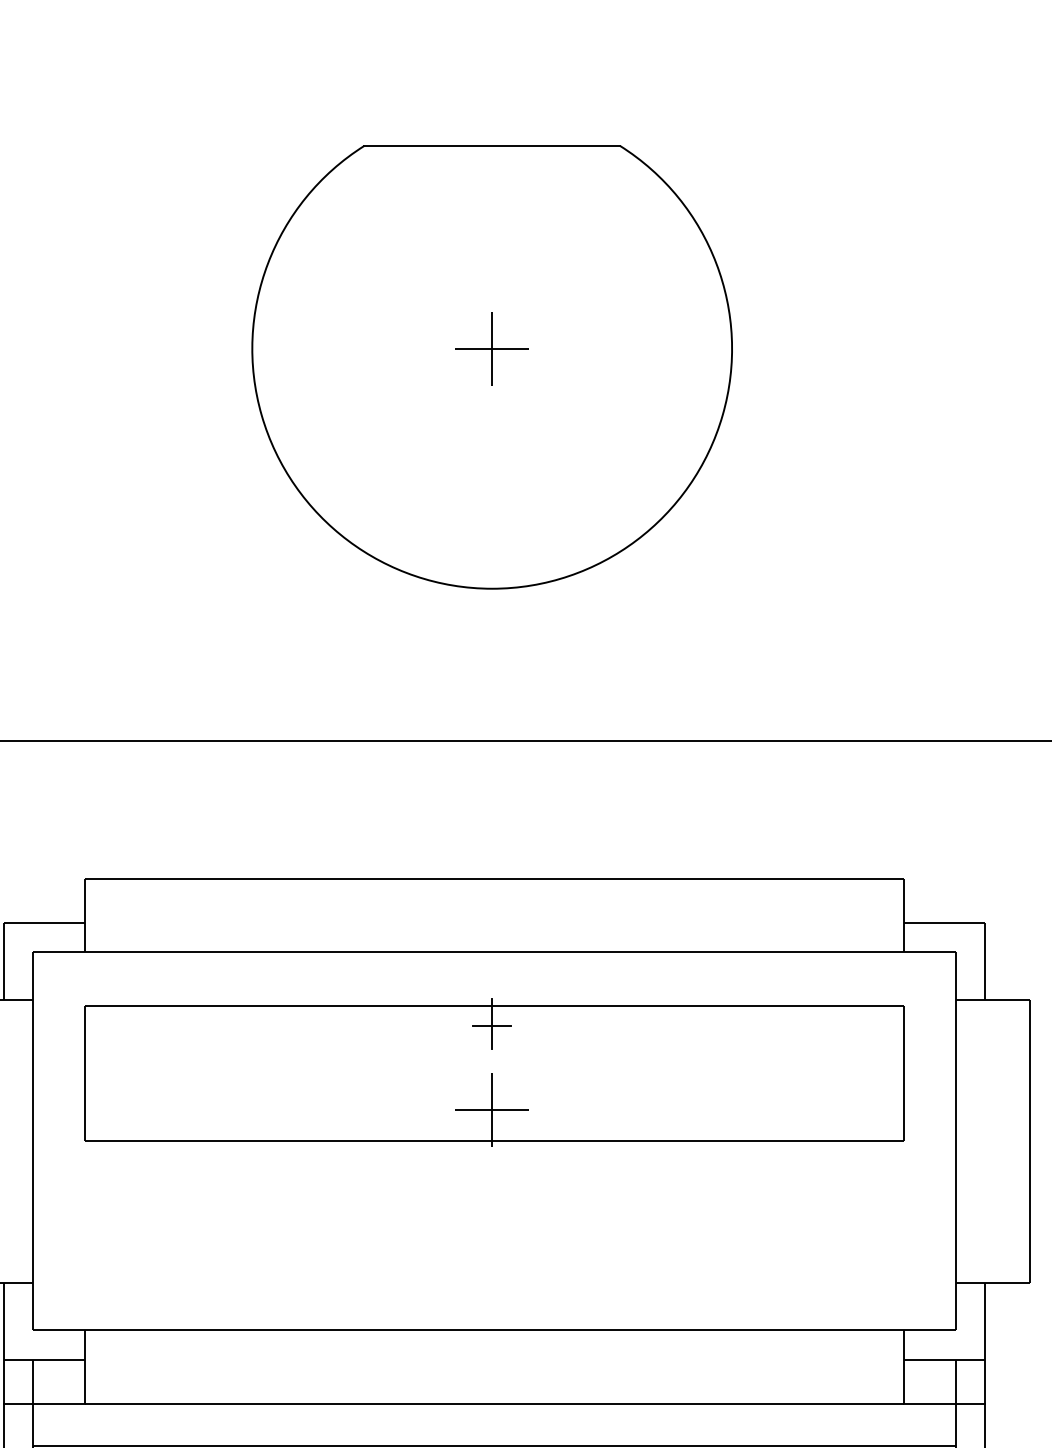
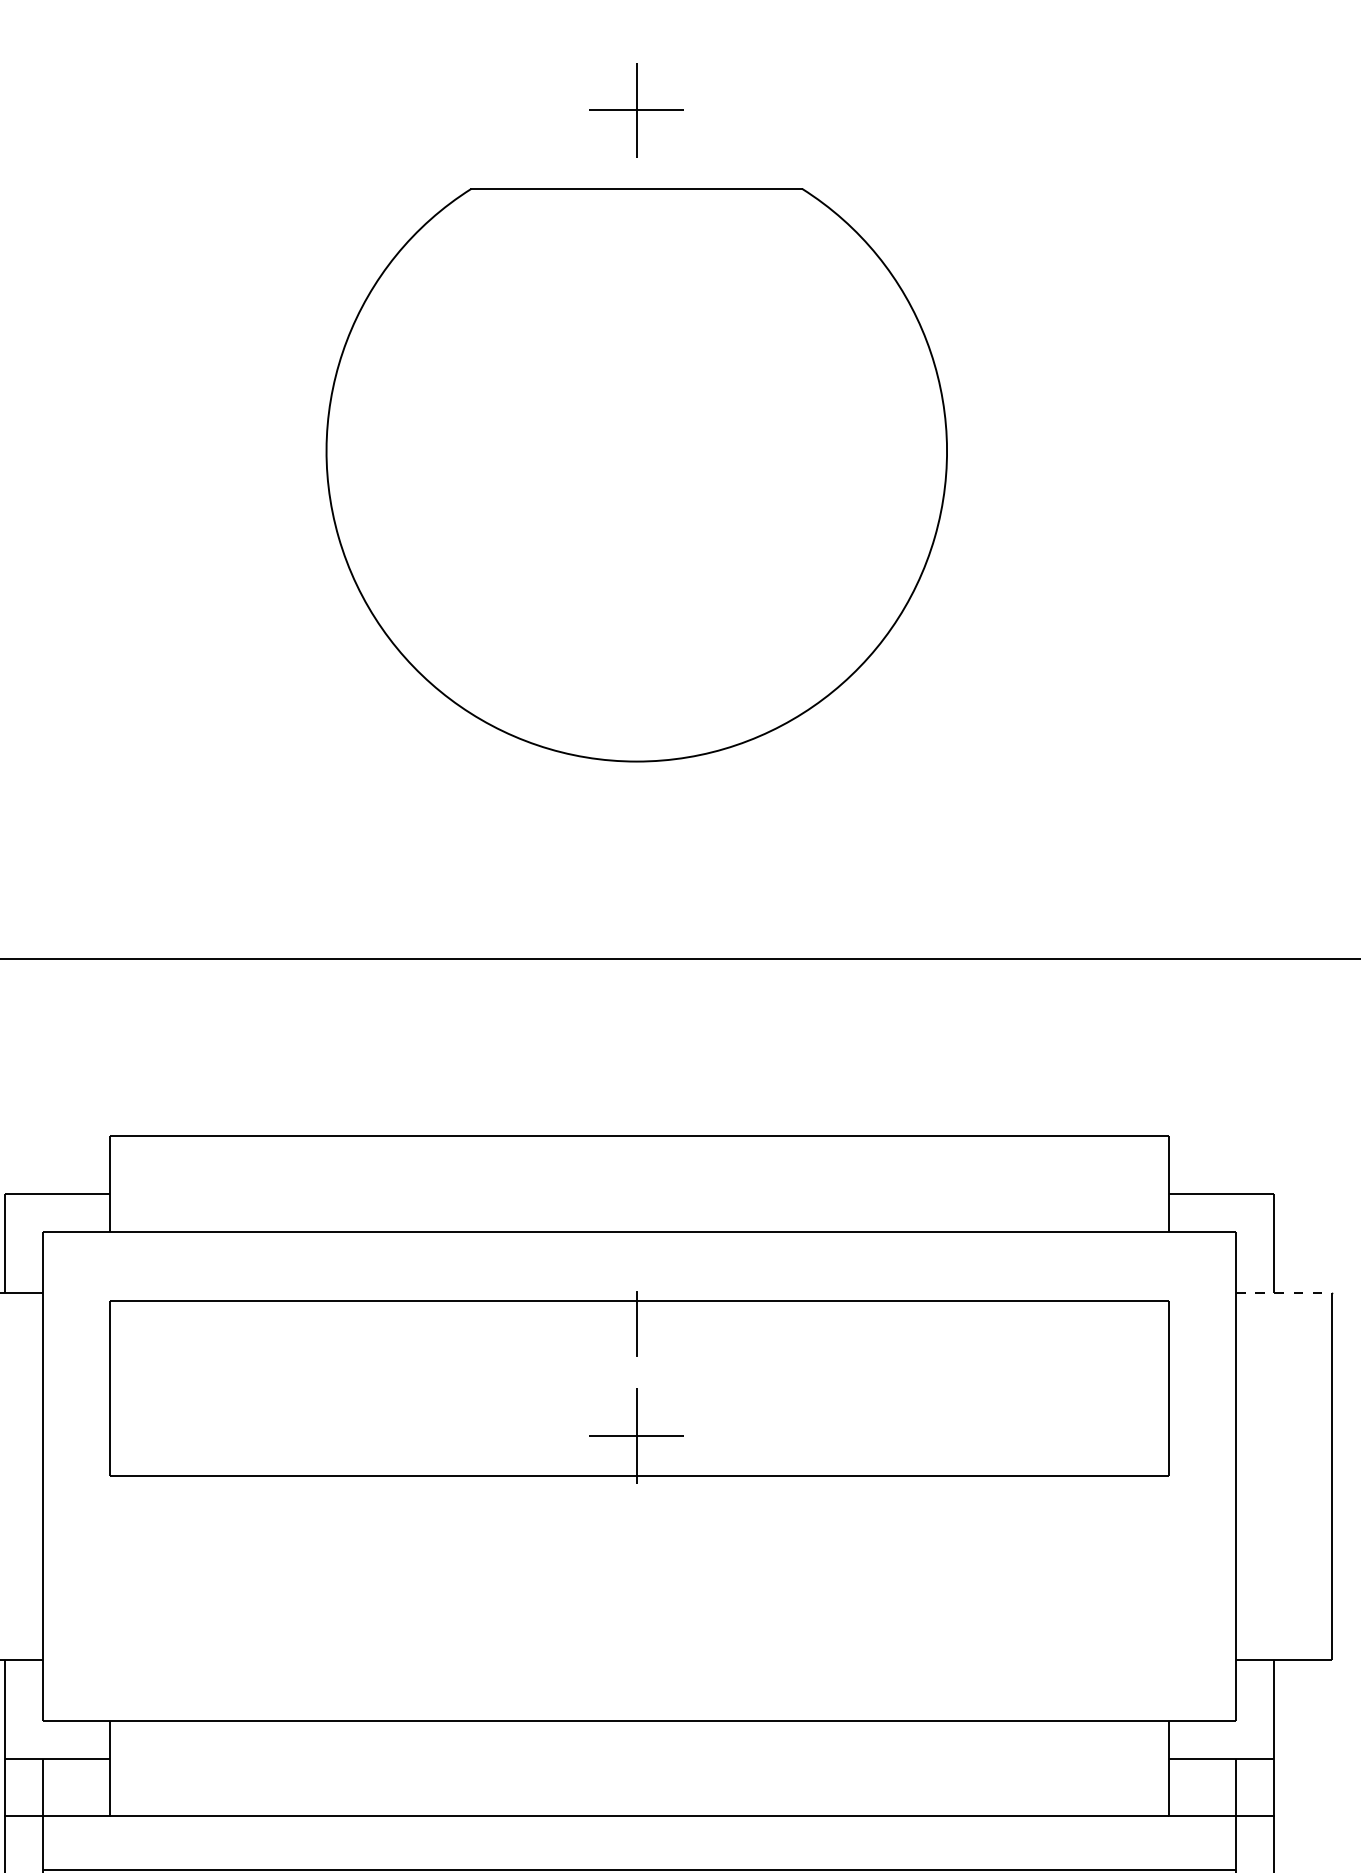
part: (491, 348) -> (636, 110), moved
line: (992, 999) -> (1283, 1292), solid -> dashed
line: (491, 1025) -> (636, 1326), removed

